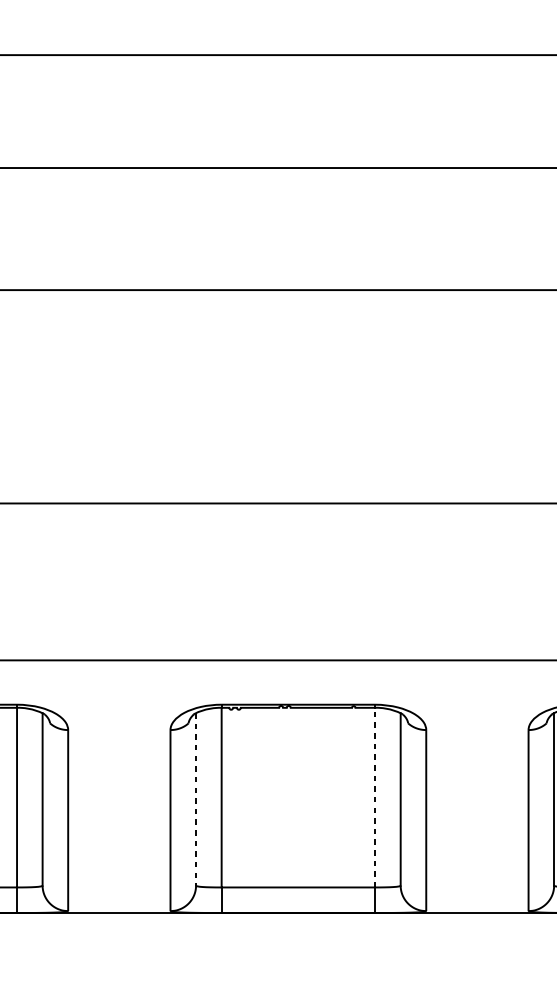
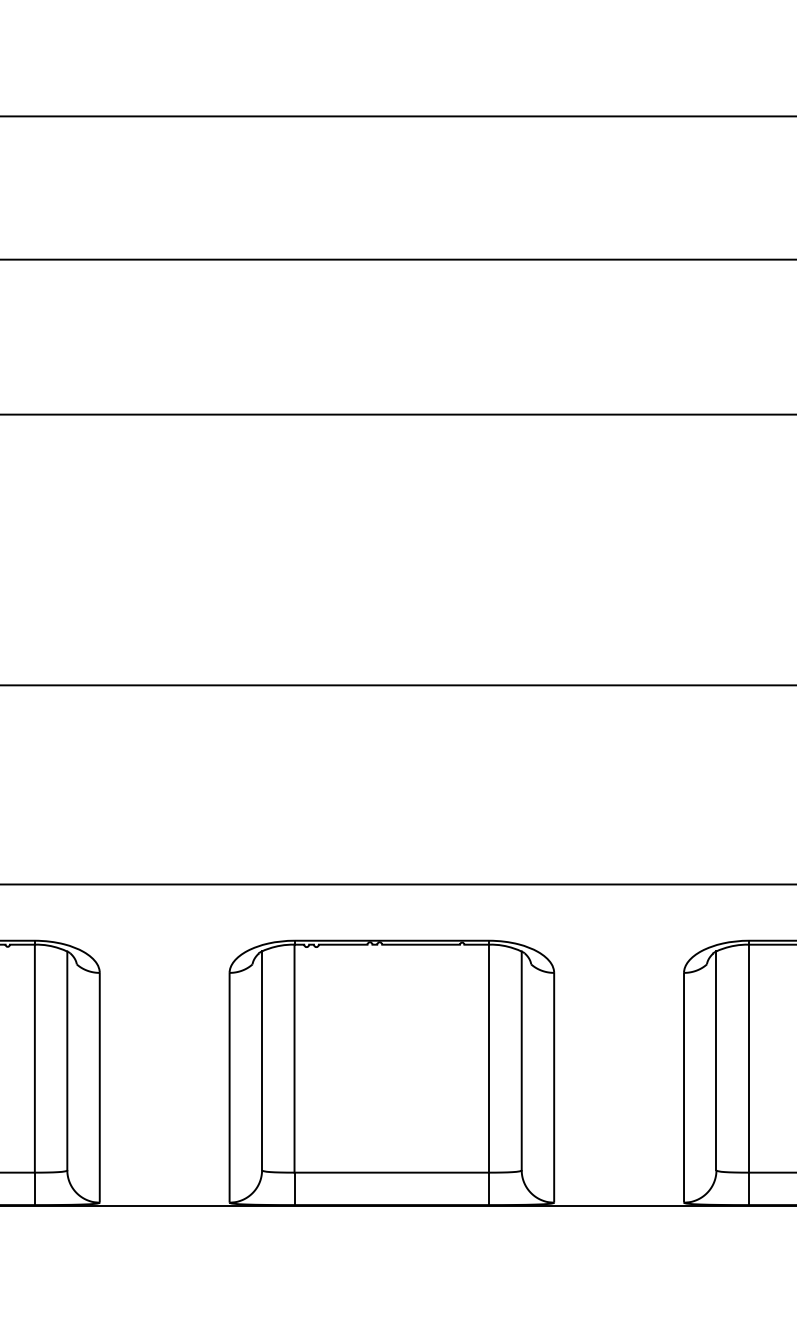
line: (375, 797) -> (489, 1058), dashed -> solid
line: (196, 799) -> (262, 1061), dashed -> solid

